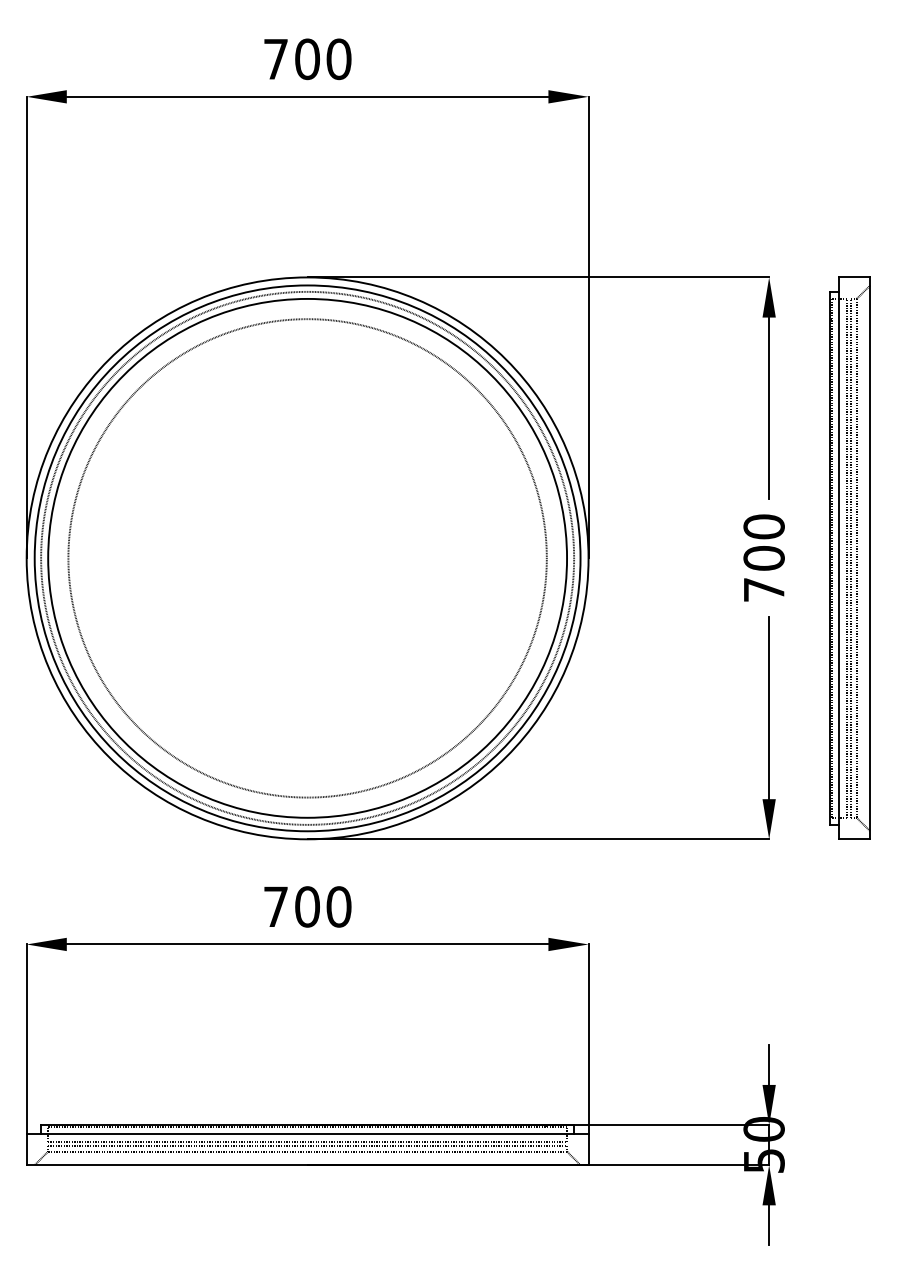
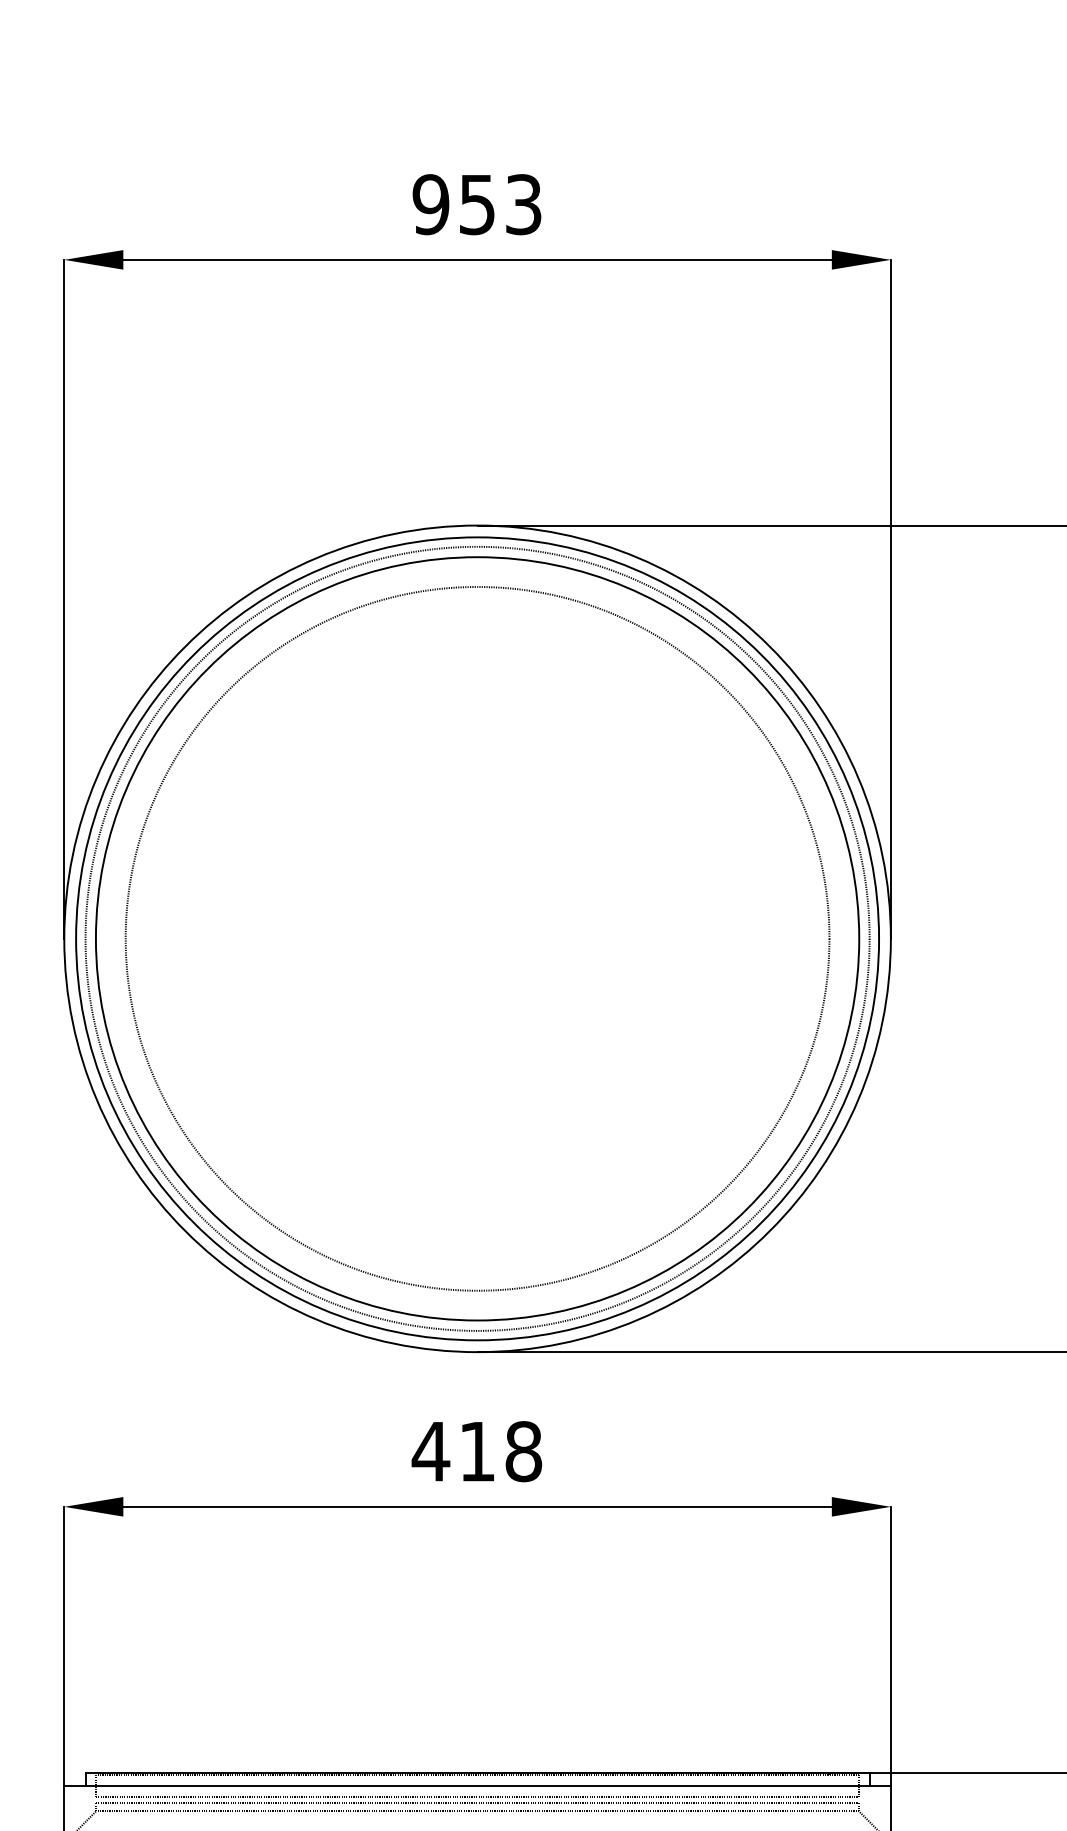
text: (307, 59) -> (477, 204), 700 -> 953
text: (306, 906) -> (475, 1450), 700 -> 418

